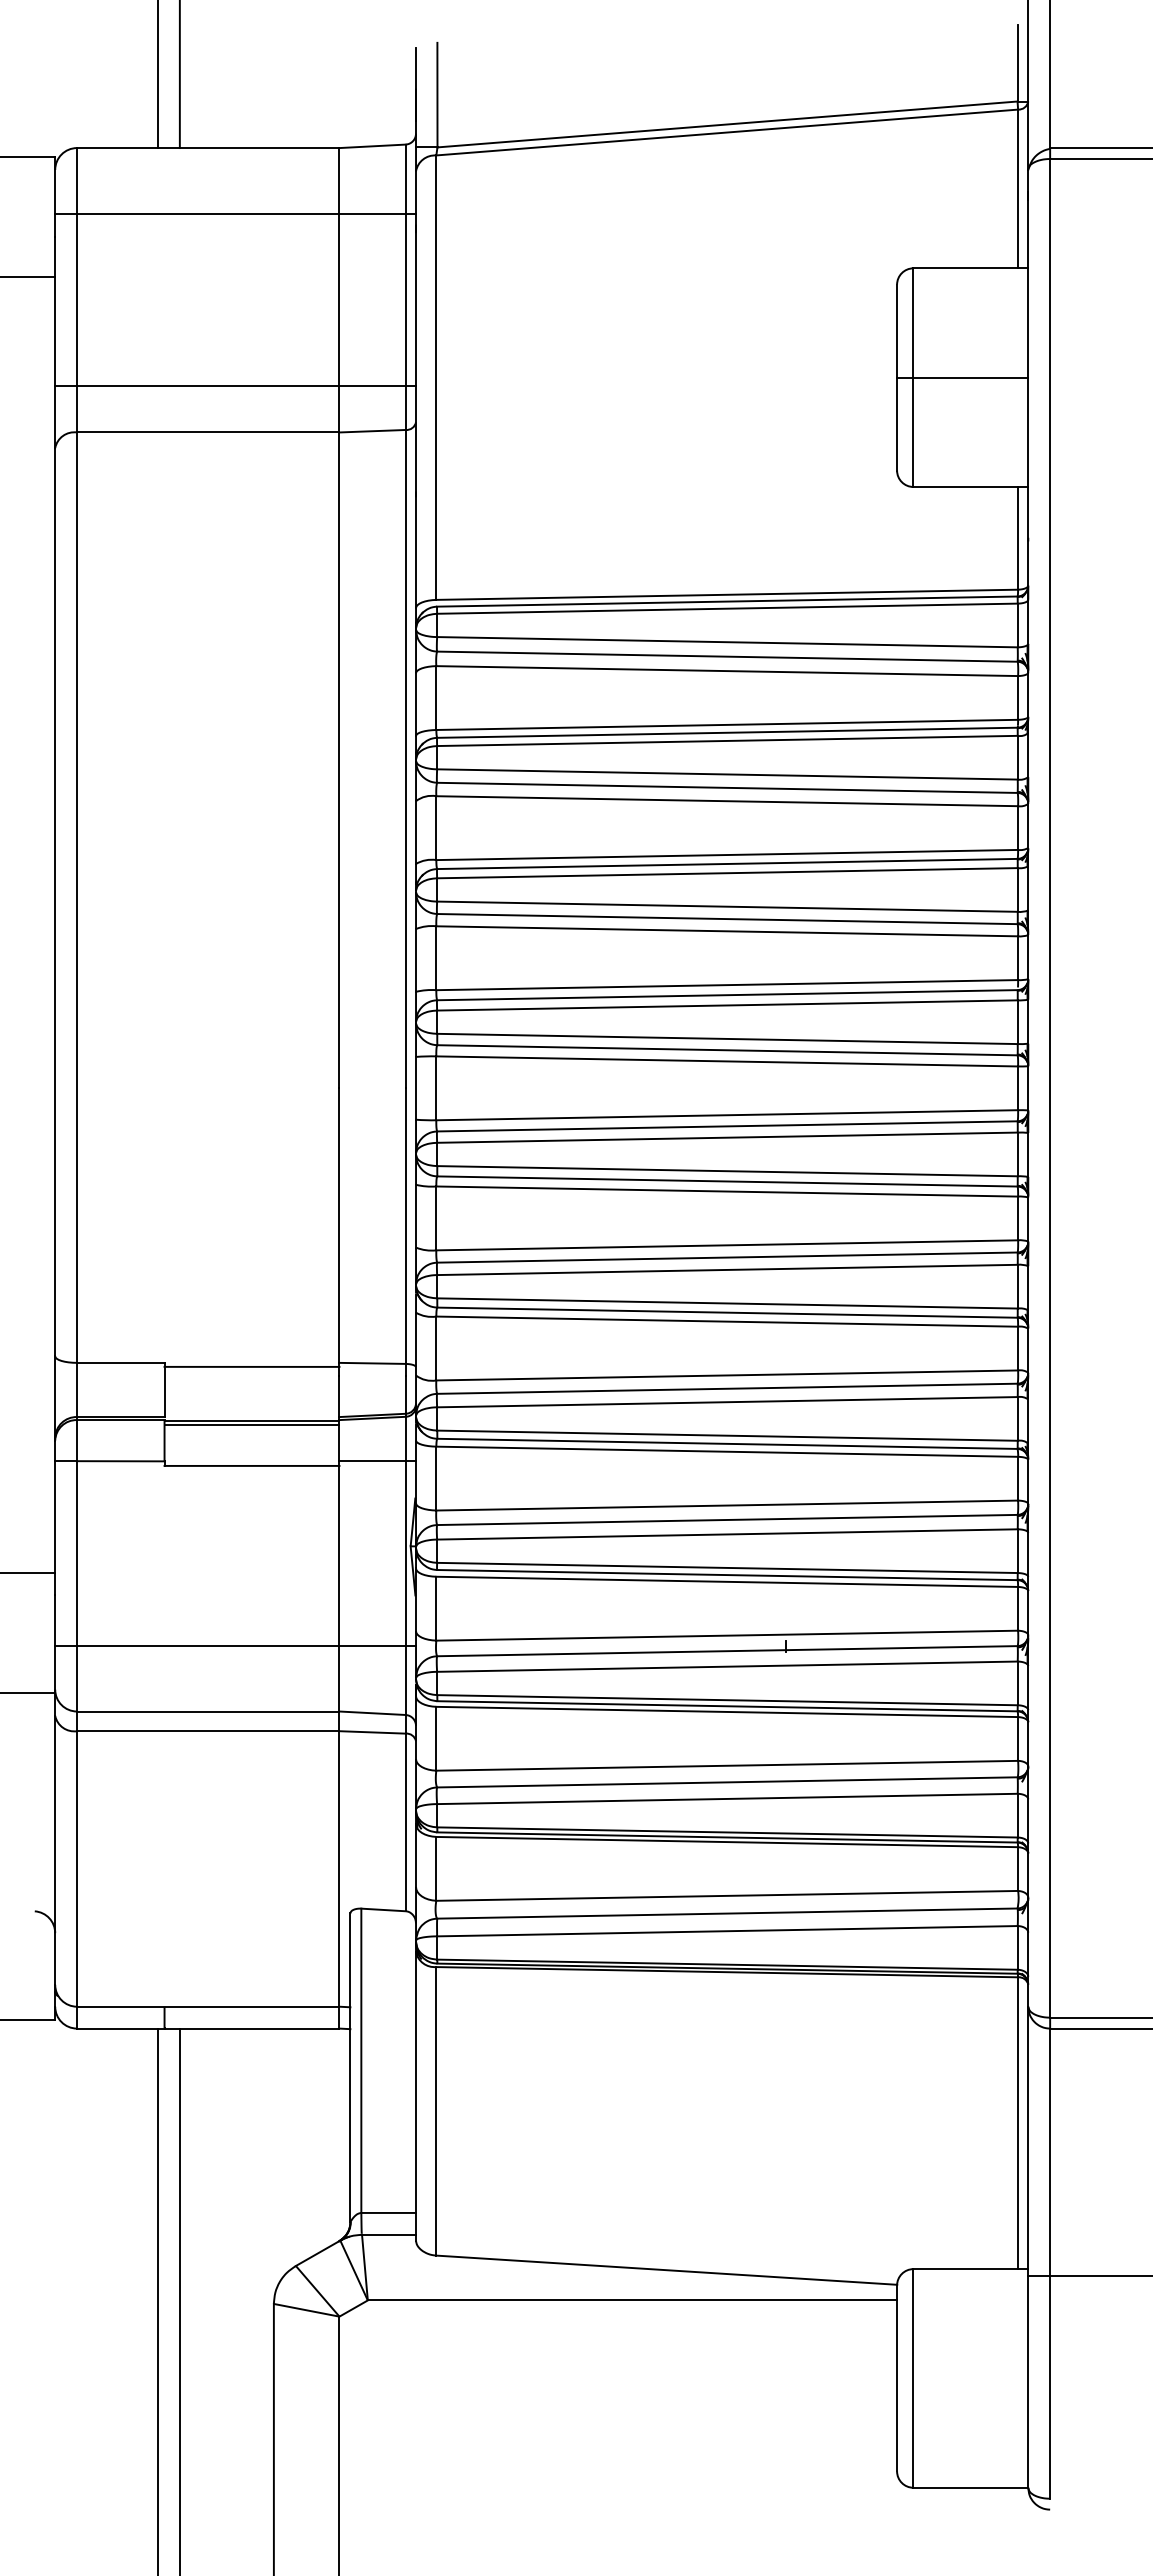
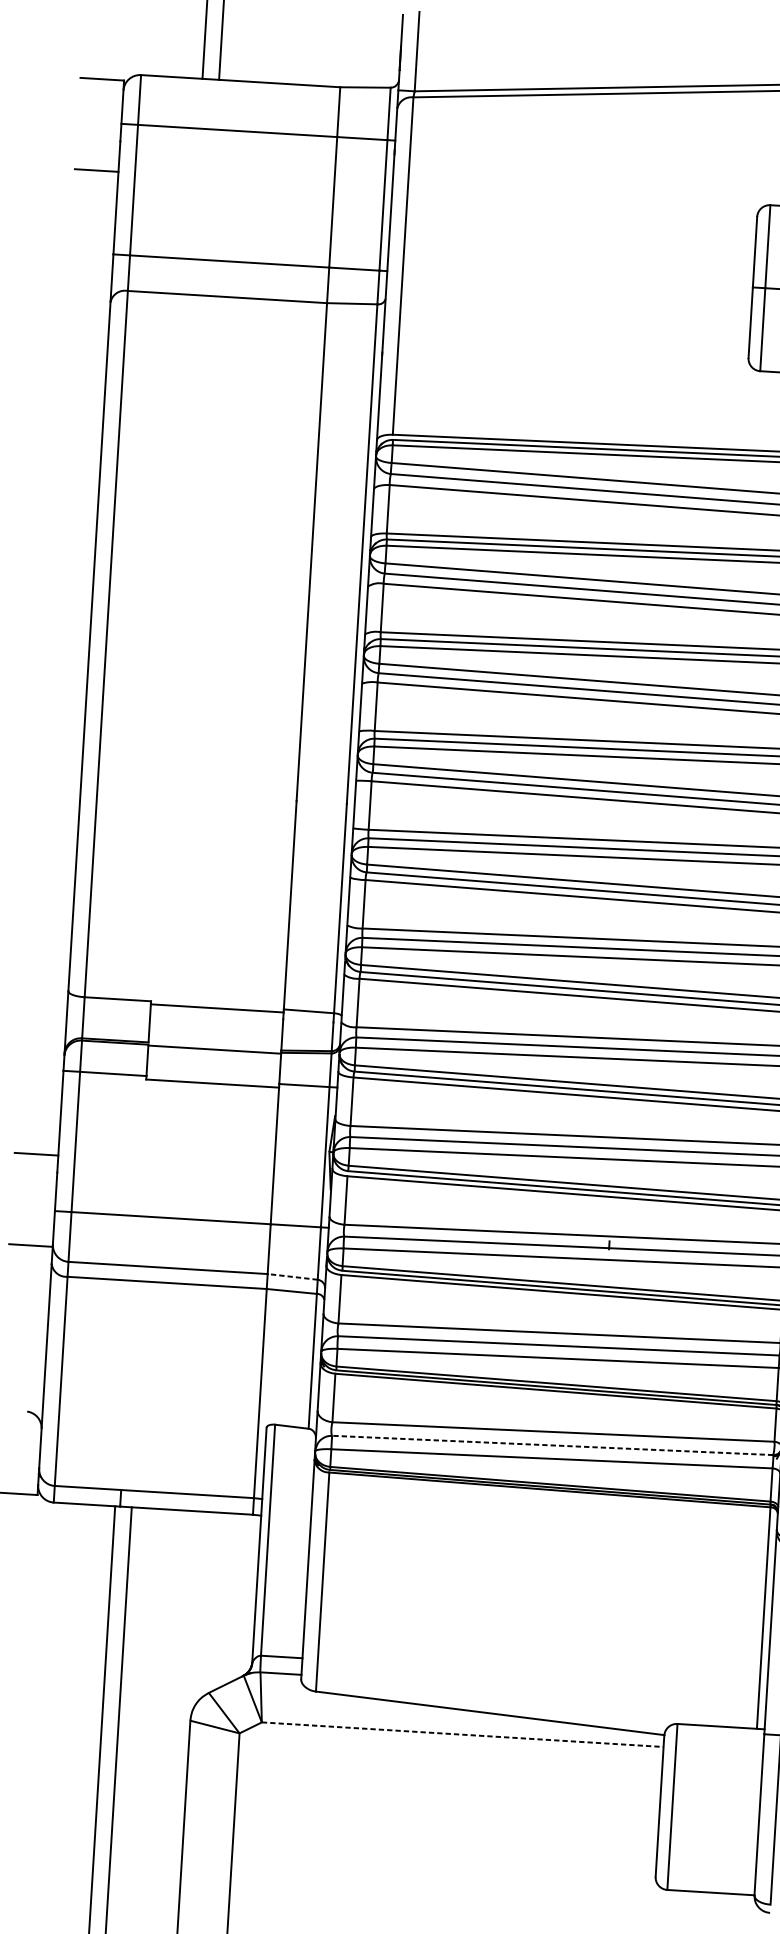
line: (251, 1424) -> (214, 1052), removed
line: (372, 1713) -> (292, 1277), solid -> dashed
line: (726, 1913) -> (552, 1445), solid -> dashed
line: (632, 2300) -> (462, 1734), solid -> dashed

